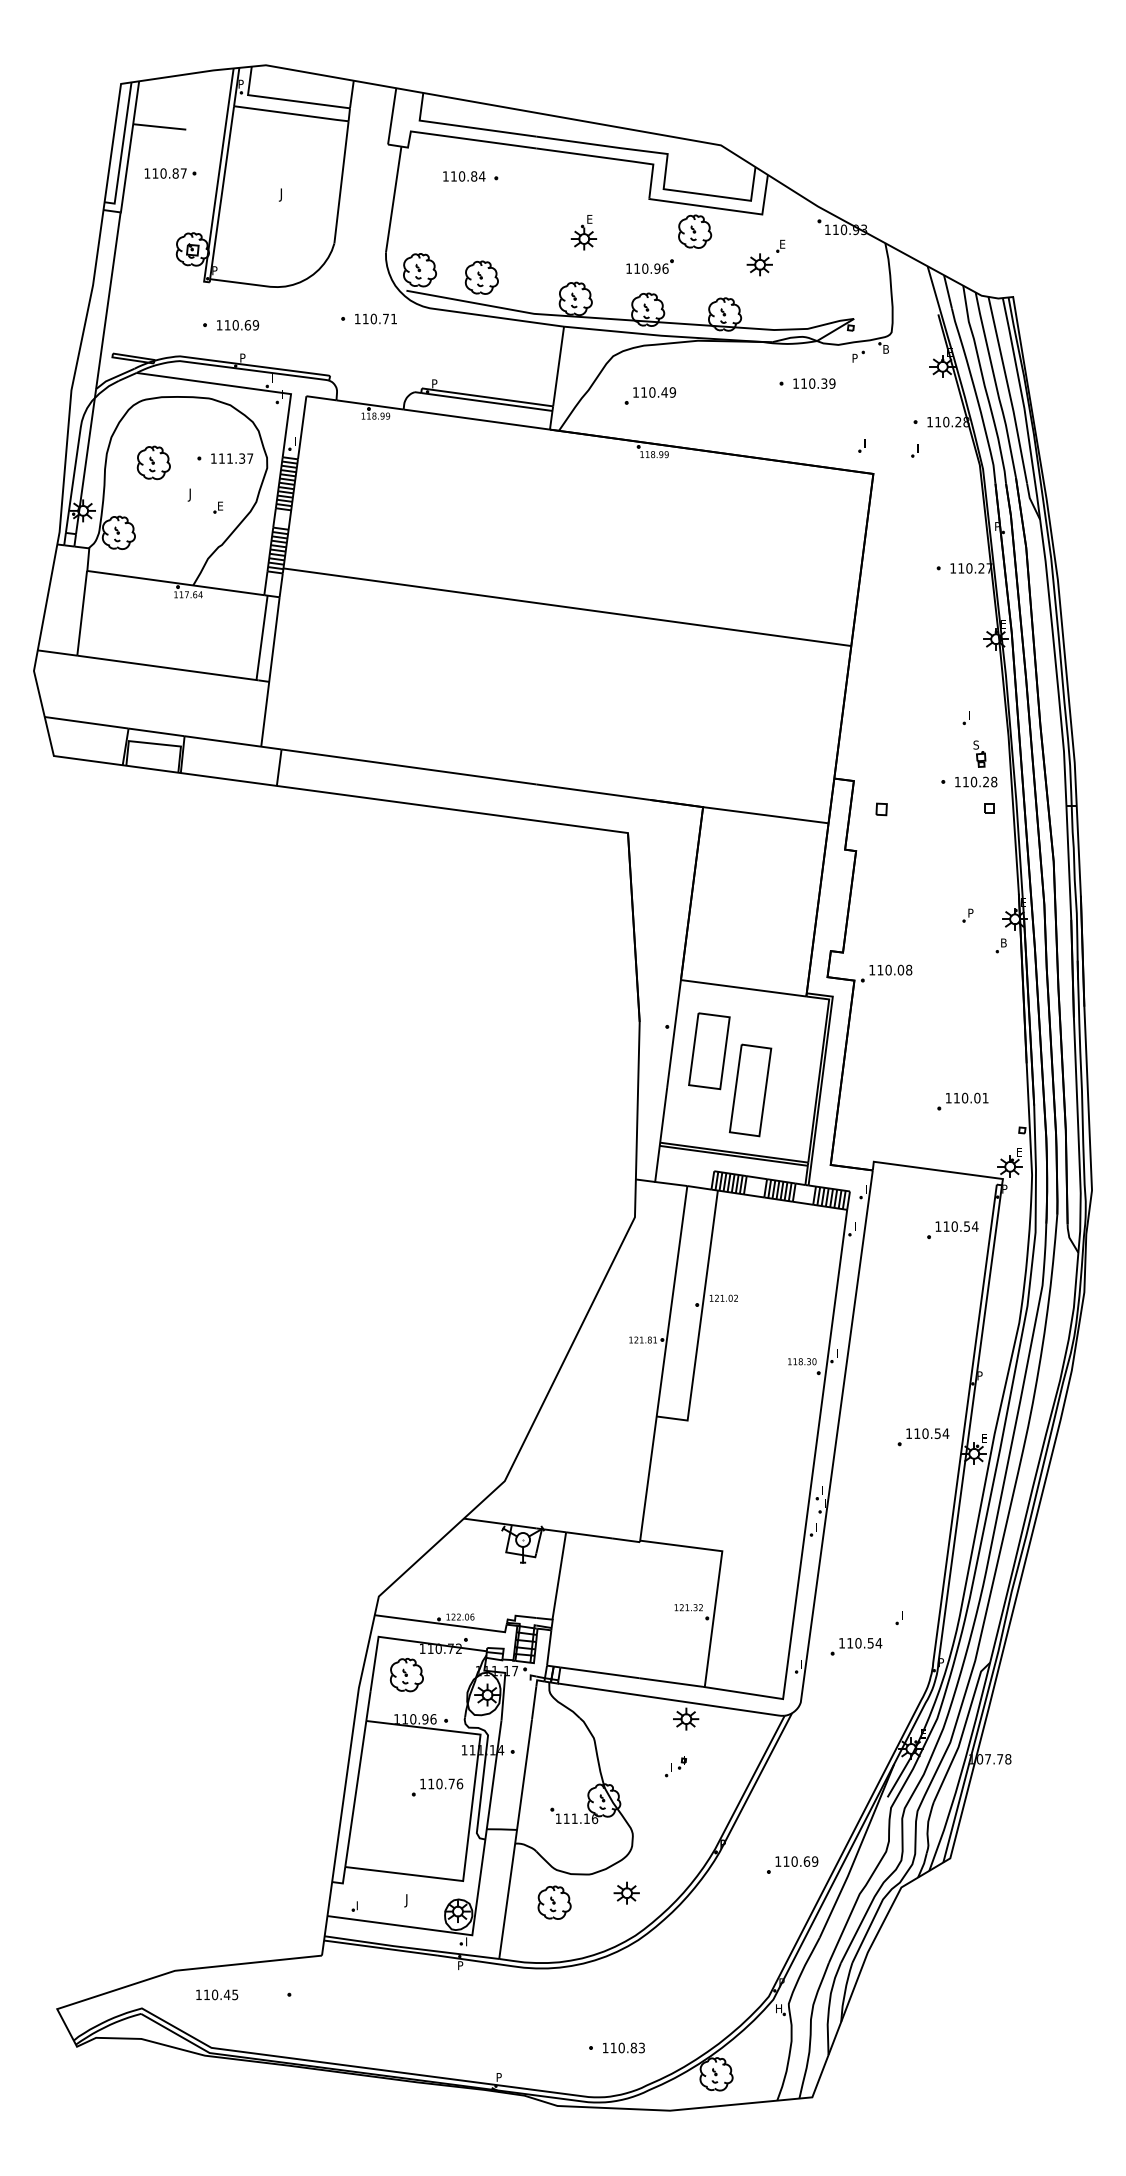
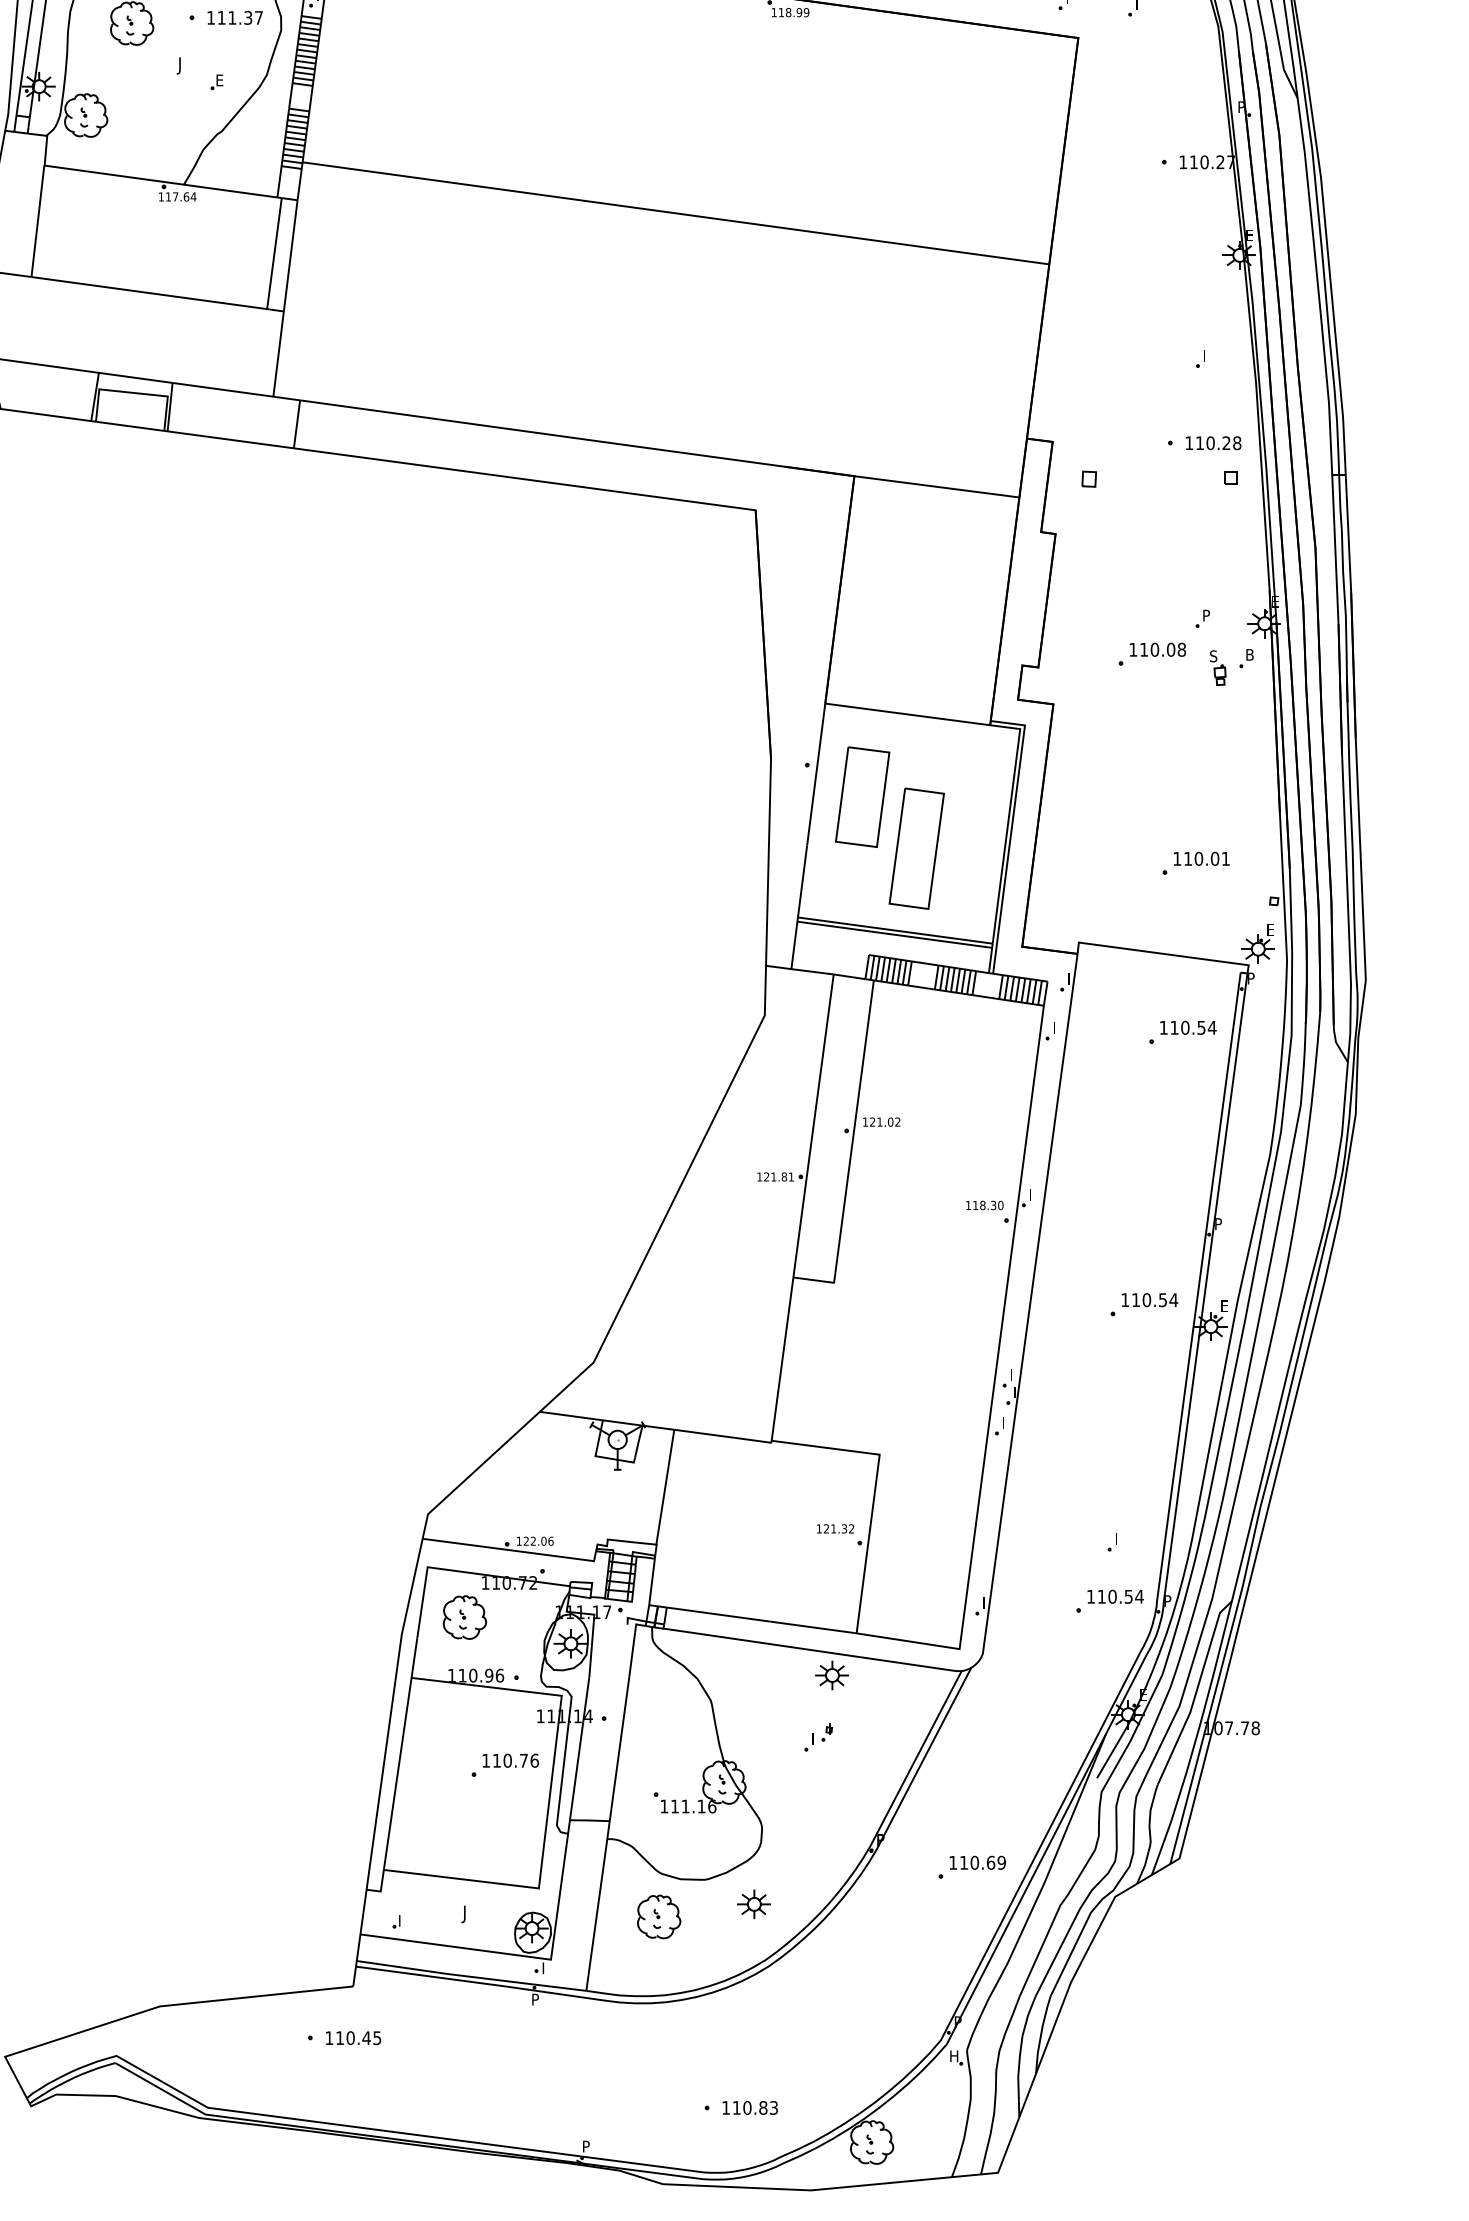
part: (979, 753) -> (1217, 667), moved
part: (886, 973) -> (1152, 654), moved
part: (856, 1646) -> (1110, 1601), moved
text: (217, 1994) -> (353, 2037), moved

